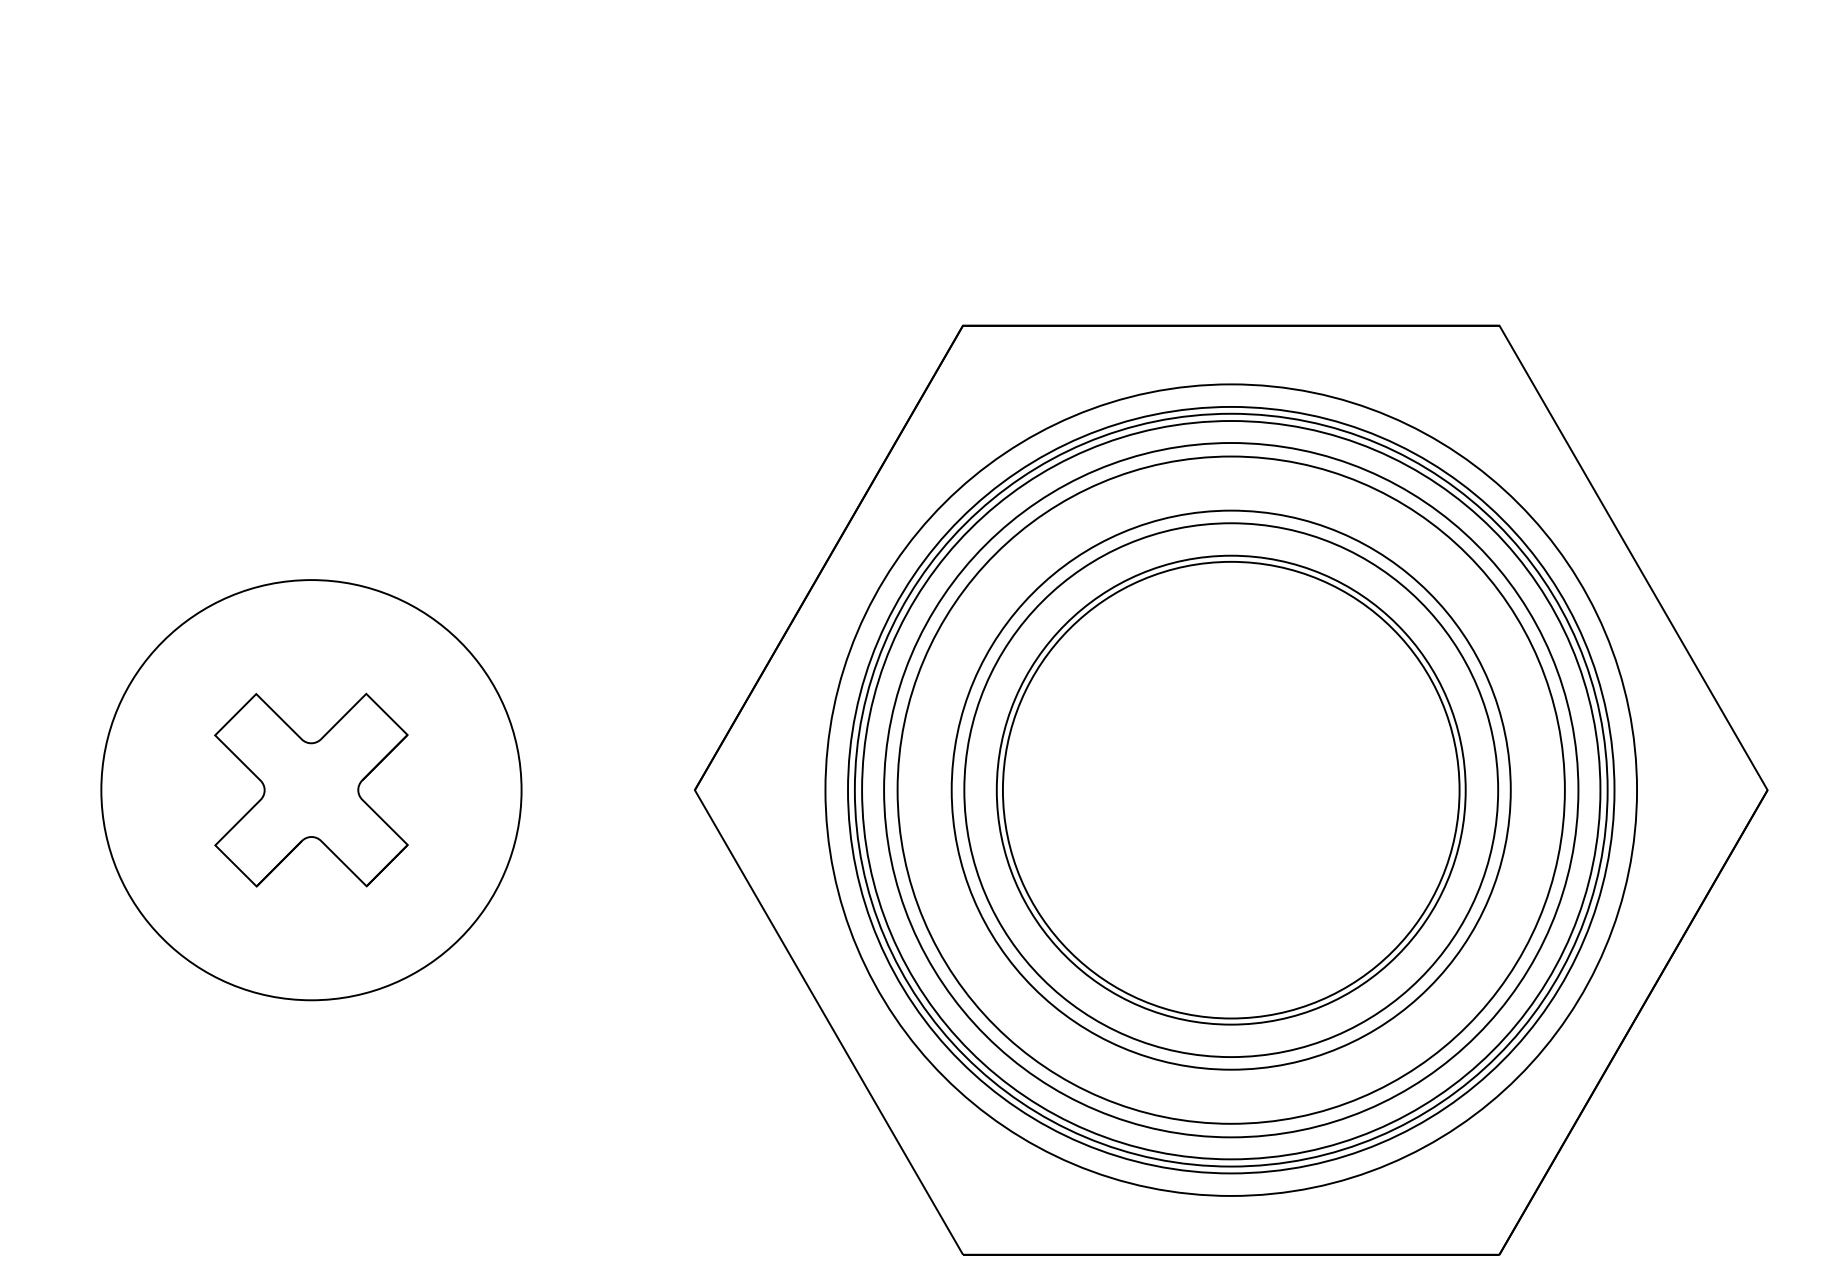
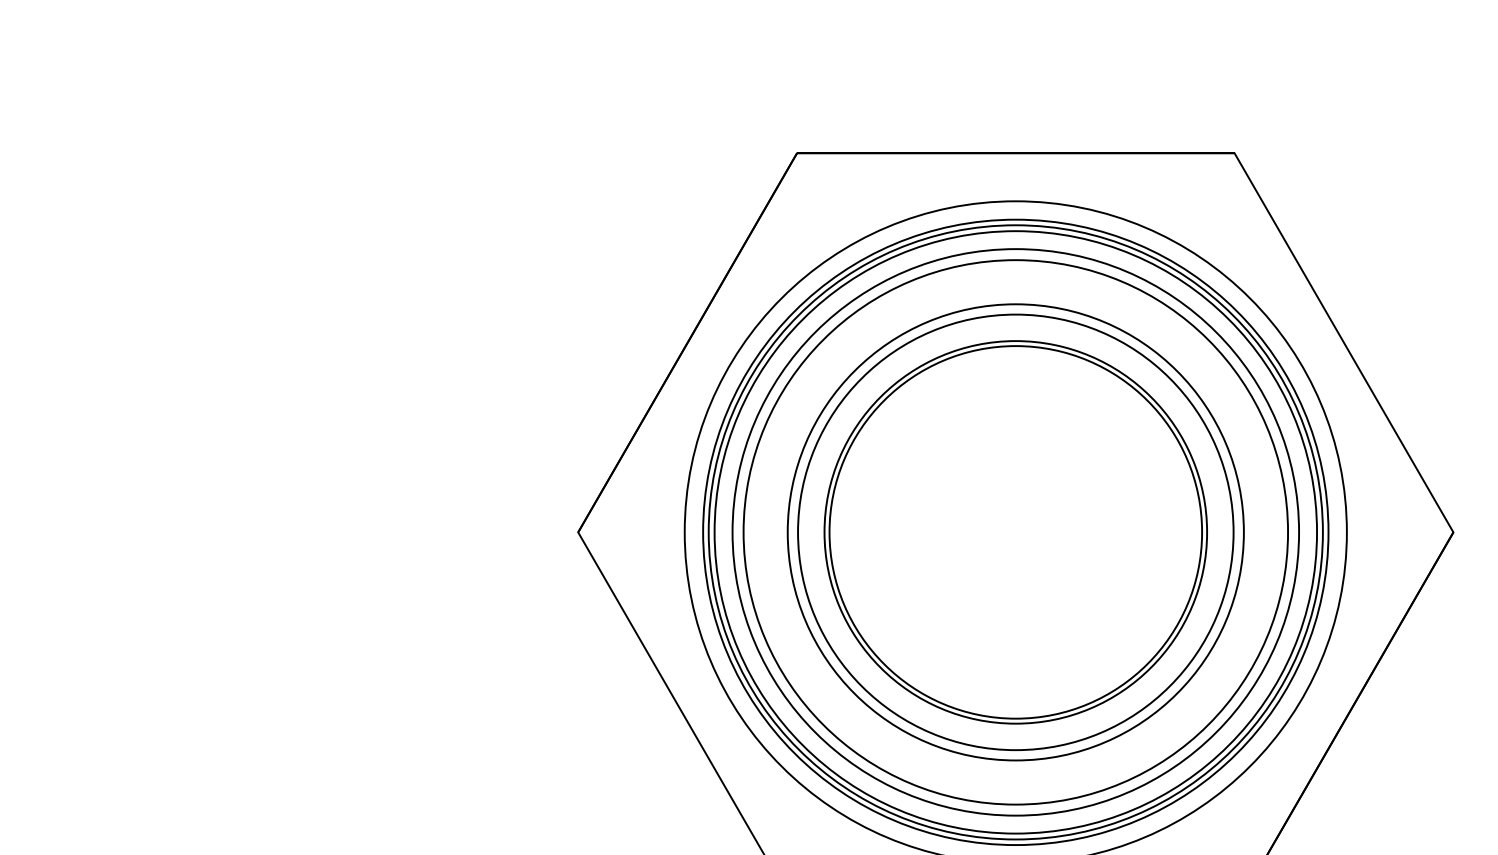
part: (311, 790) -> (265, 532), removed

